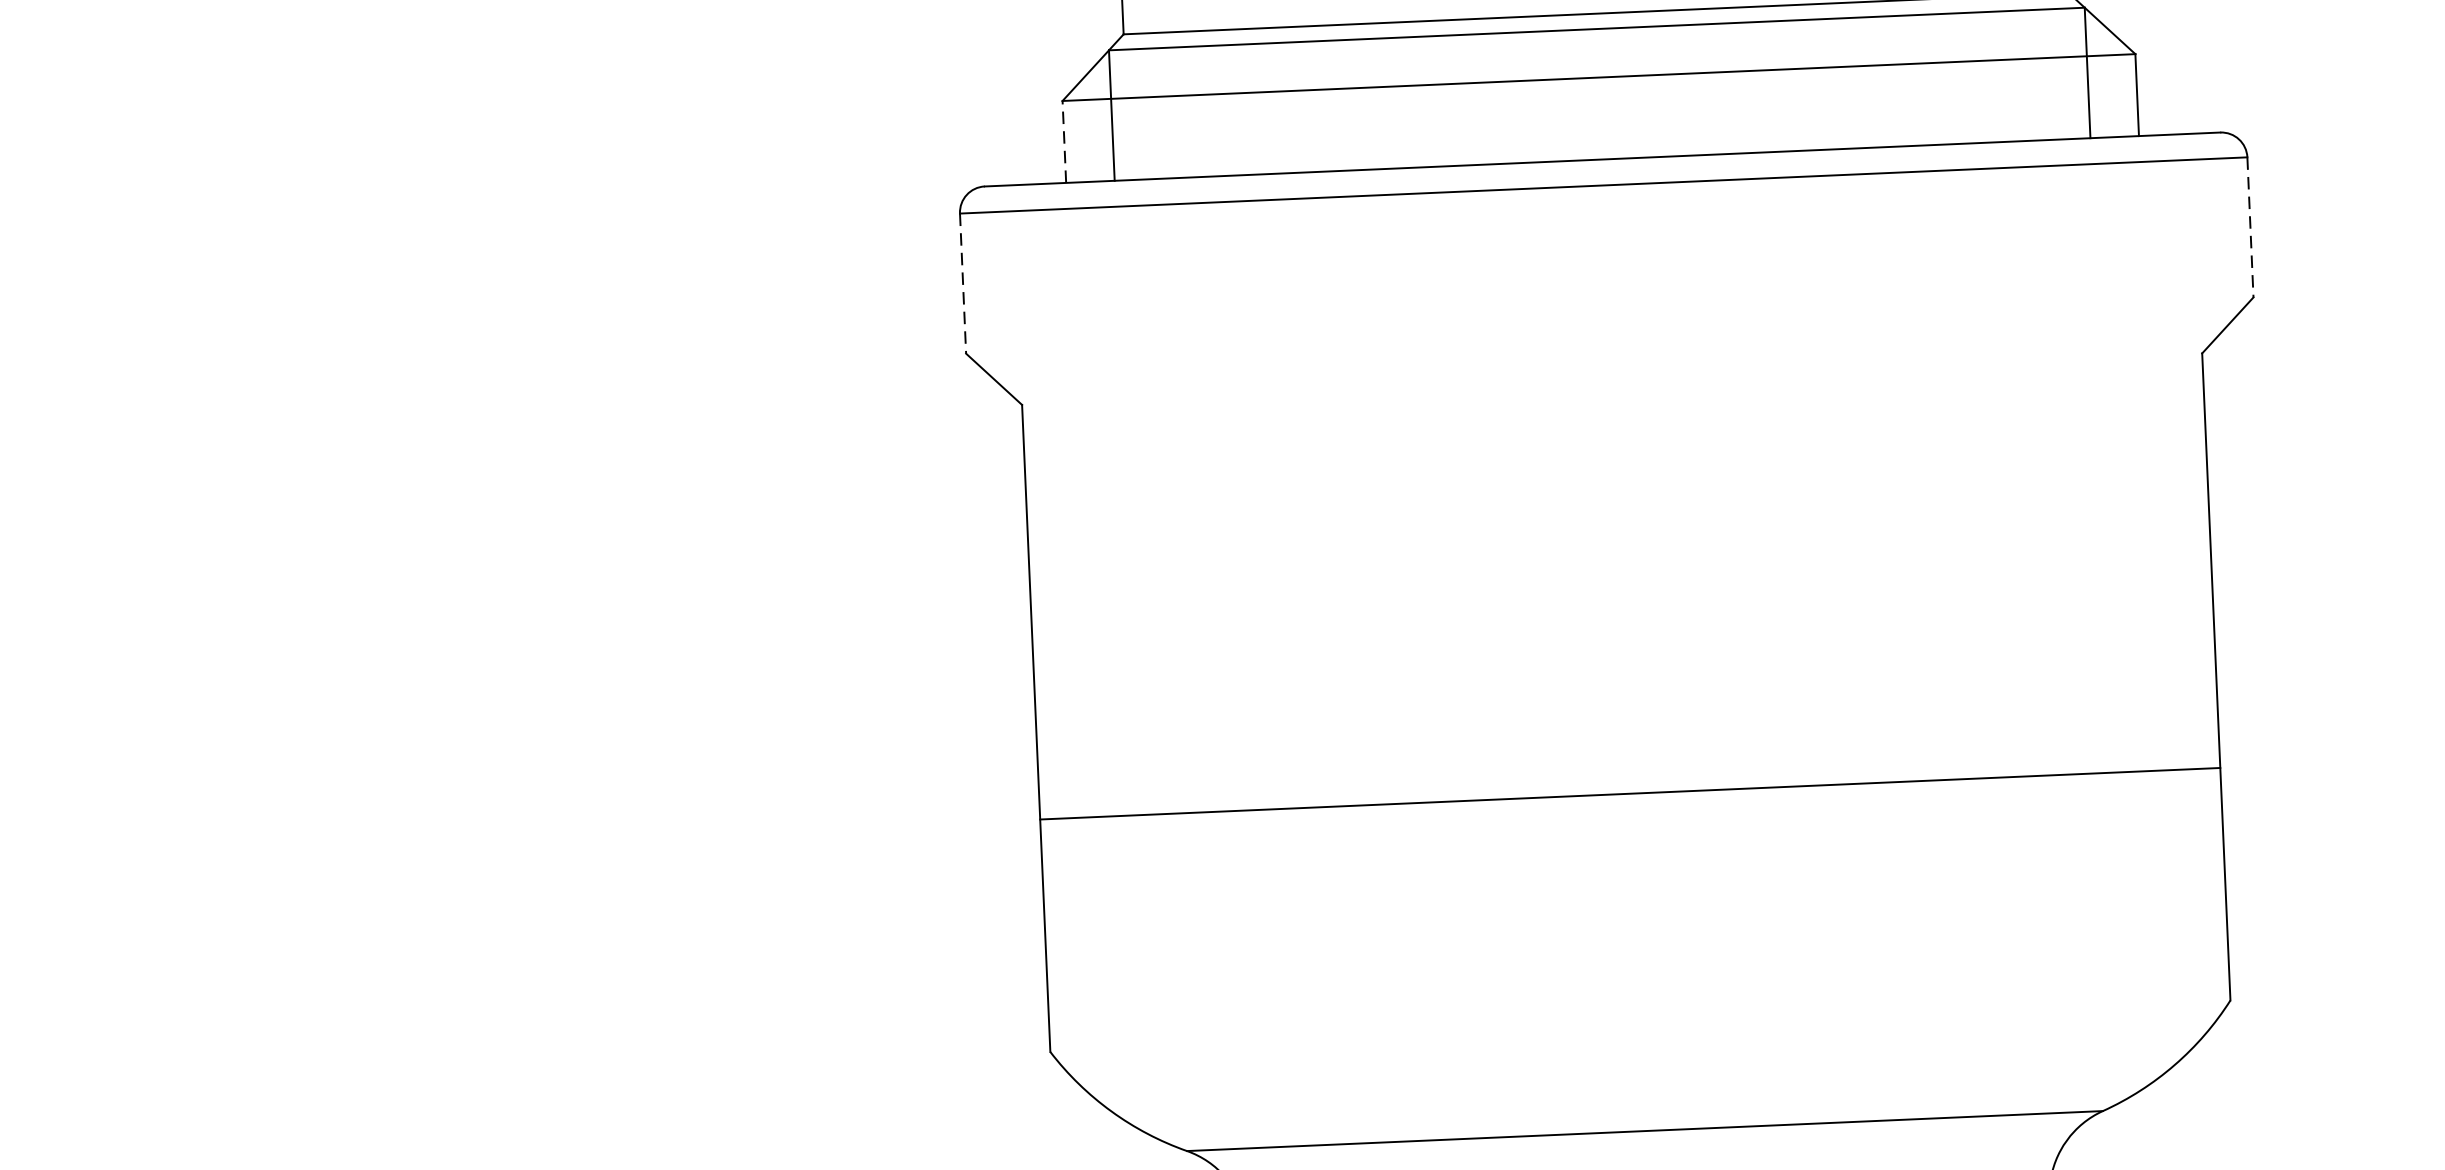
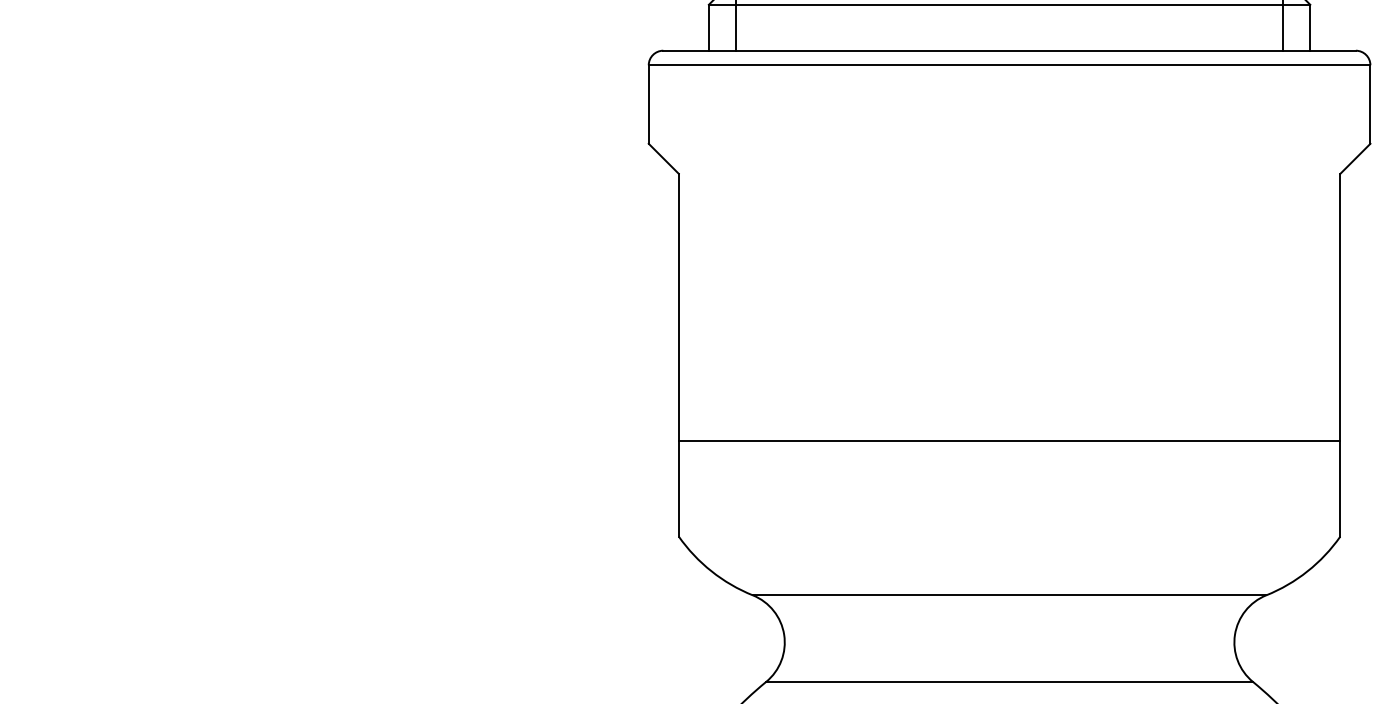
line: (1063, 141) -> (708, 27), dashed -> solid
line: (2250, 229) -> (1370, 105), dashed -> solid
line: (962, 285) -> (648, 105), dashed -> solid
line: (1630, 794) -> (1009, 441), moved

